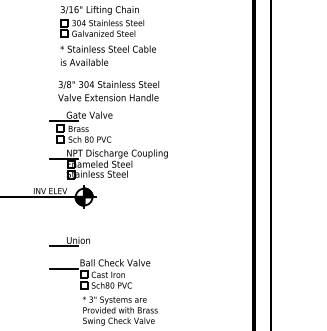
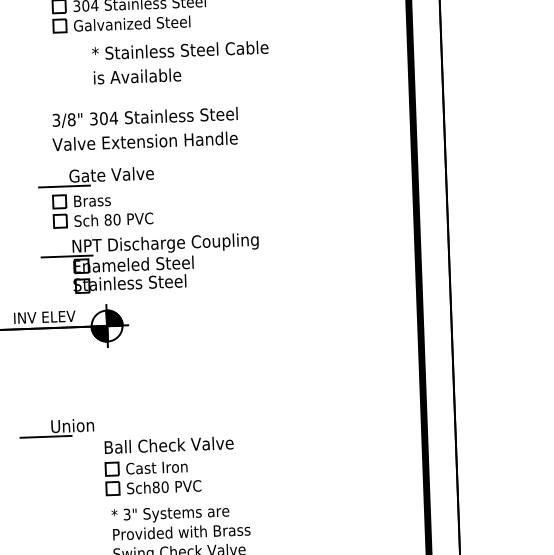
text: (107, 55) -> (179, 62), moved
part: (69, 241) -> (56, 428), moved
line: (63, 268) -> (73, 459), removed

